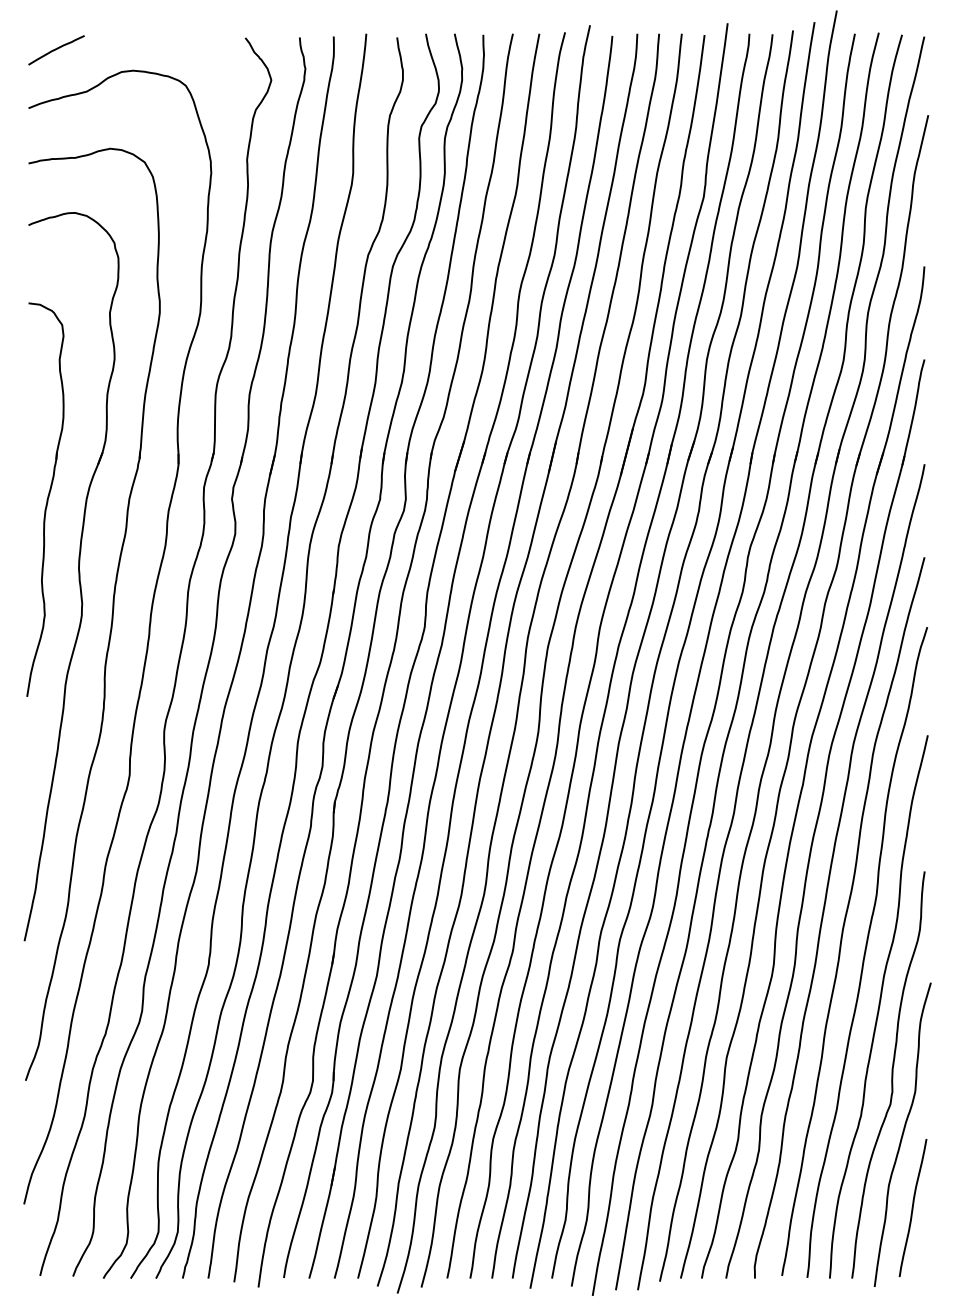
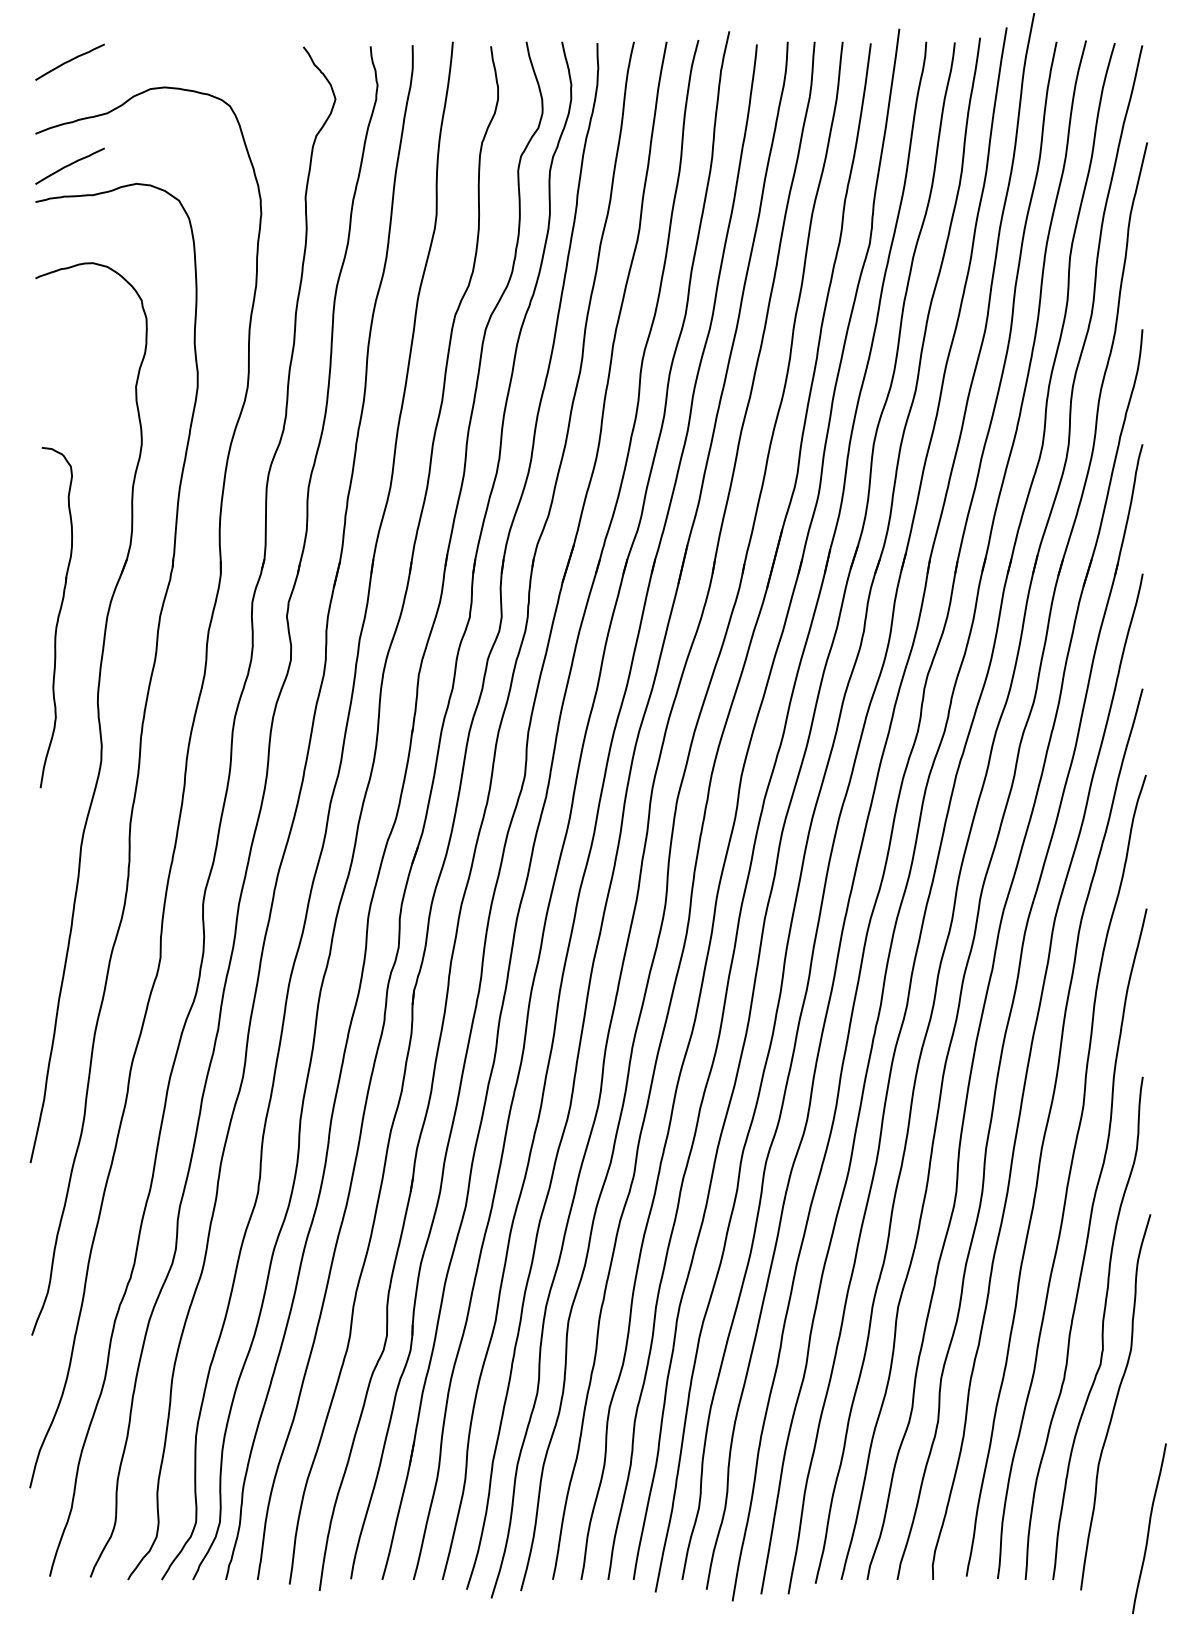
curve: (56, 133) -> (69, 165), added
part: (45, 499) -> (56, 617), size x0.7
curve: (913, 1207) -> (1149, 1528), moved

